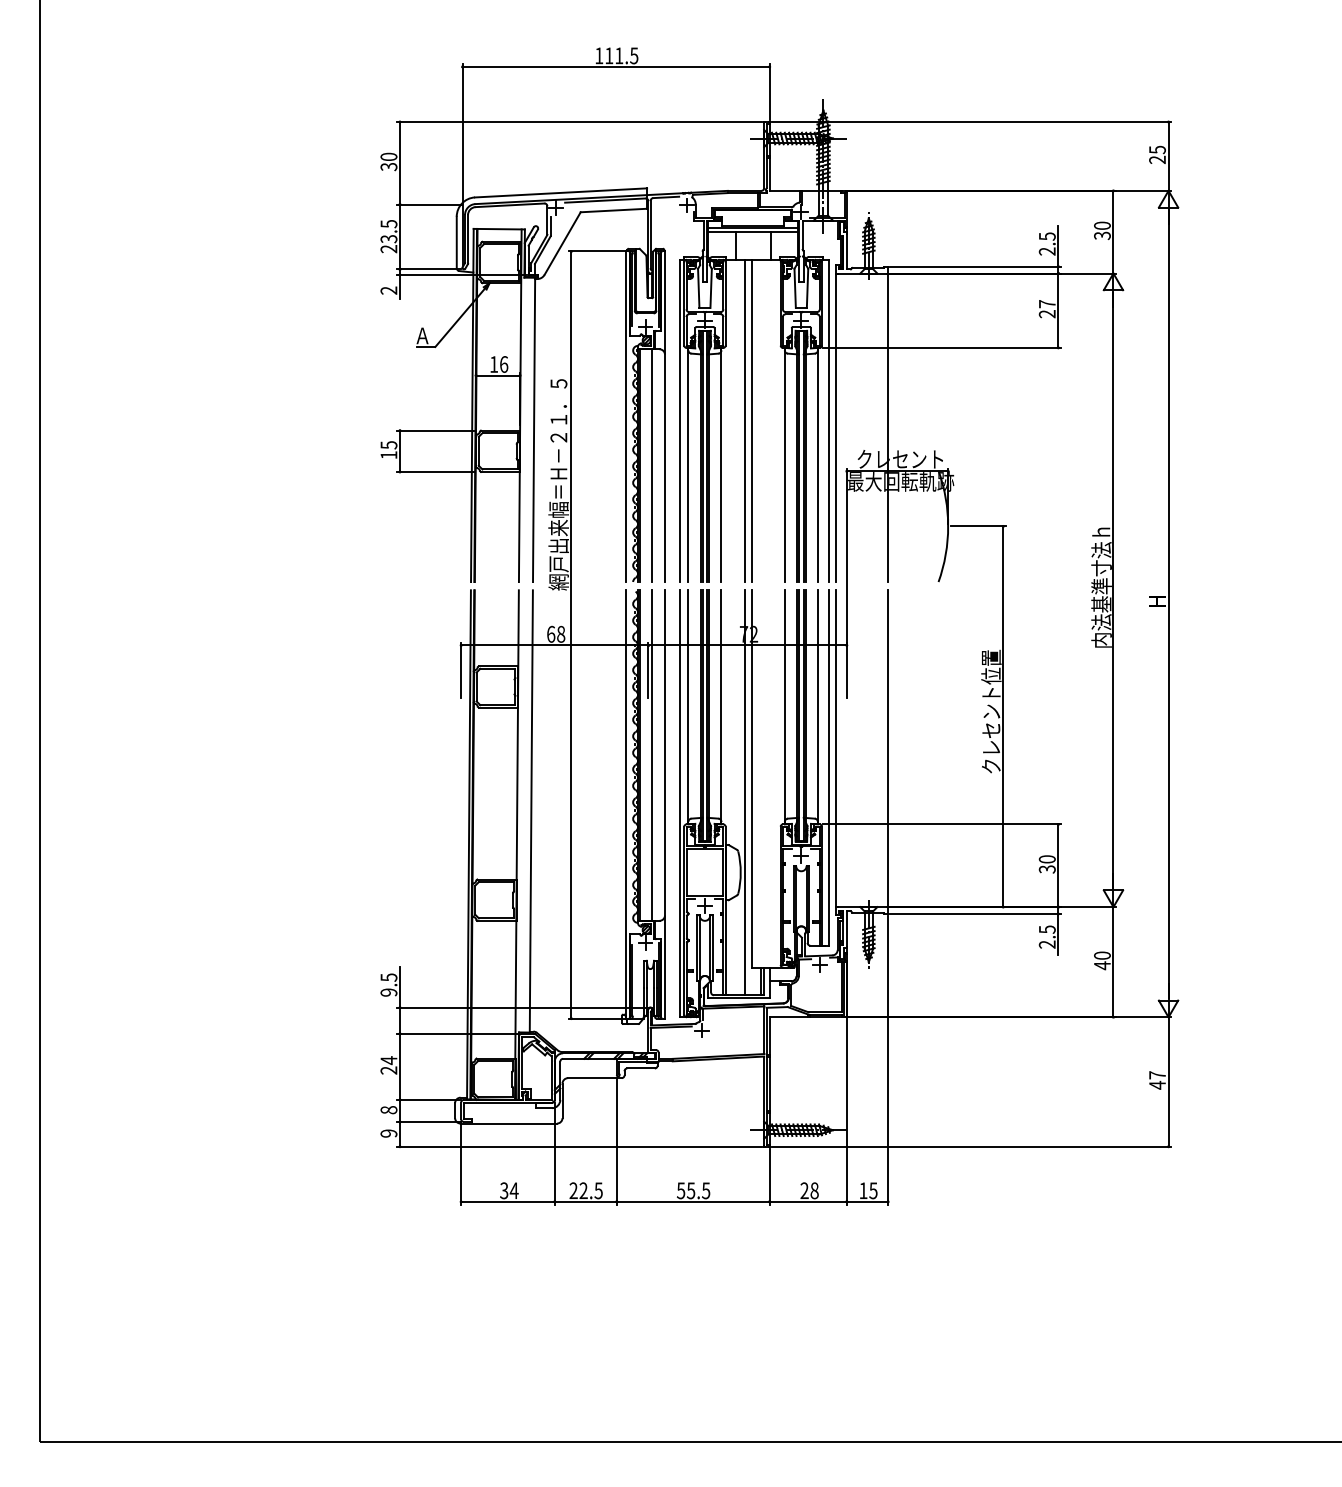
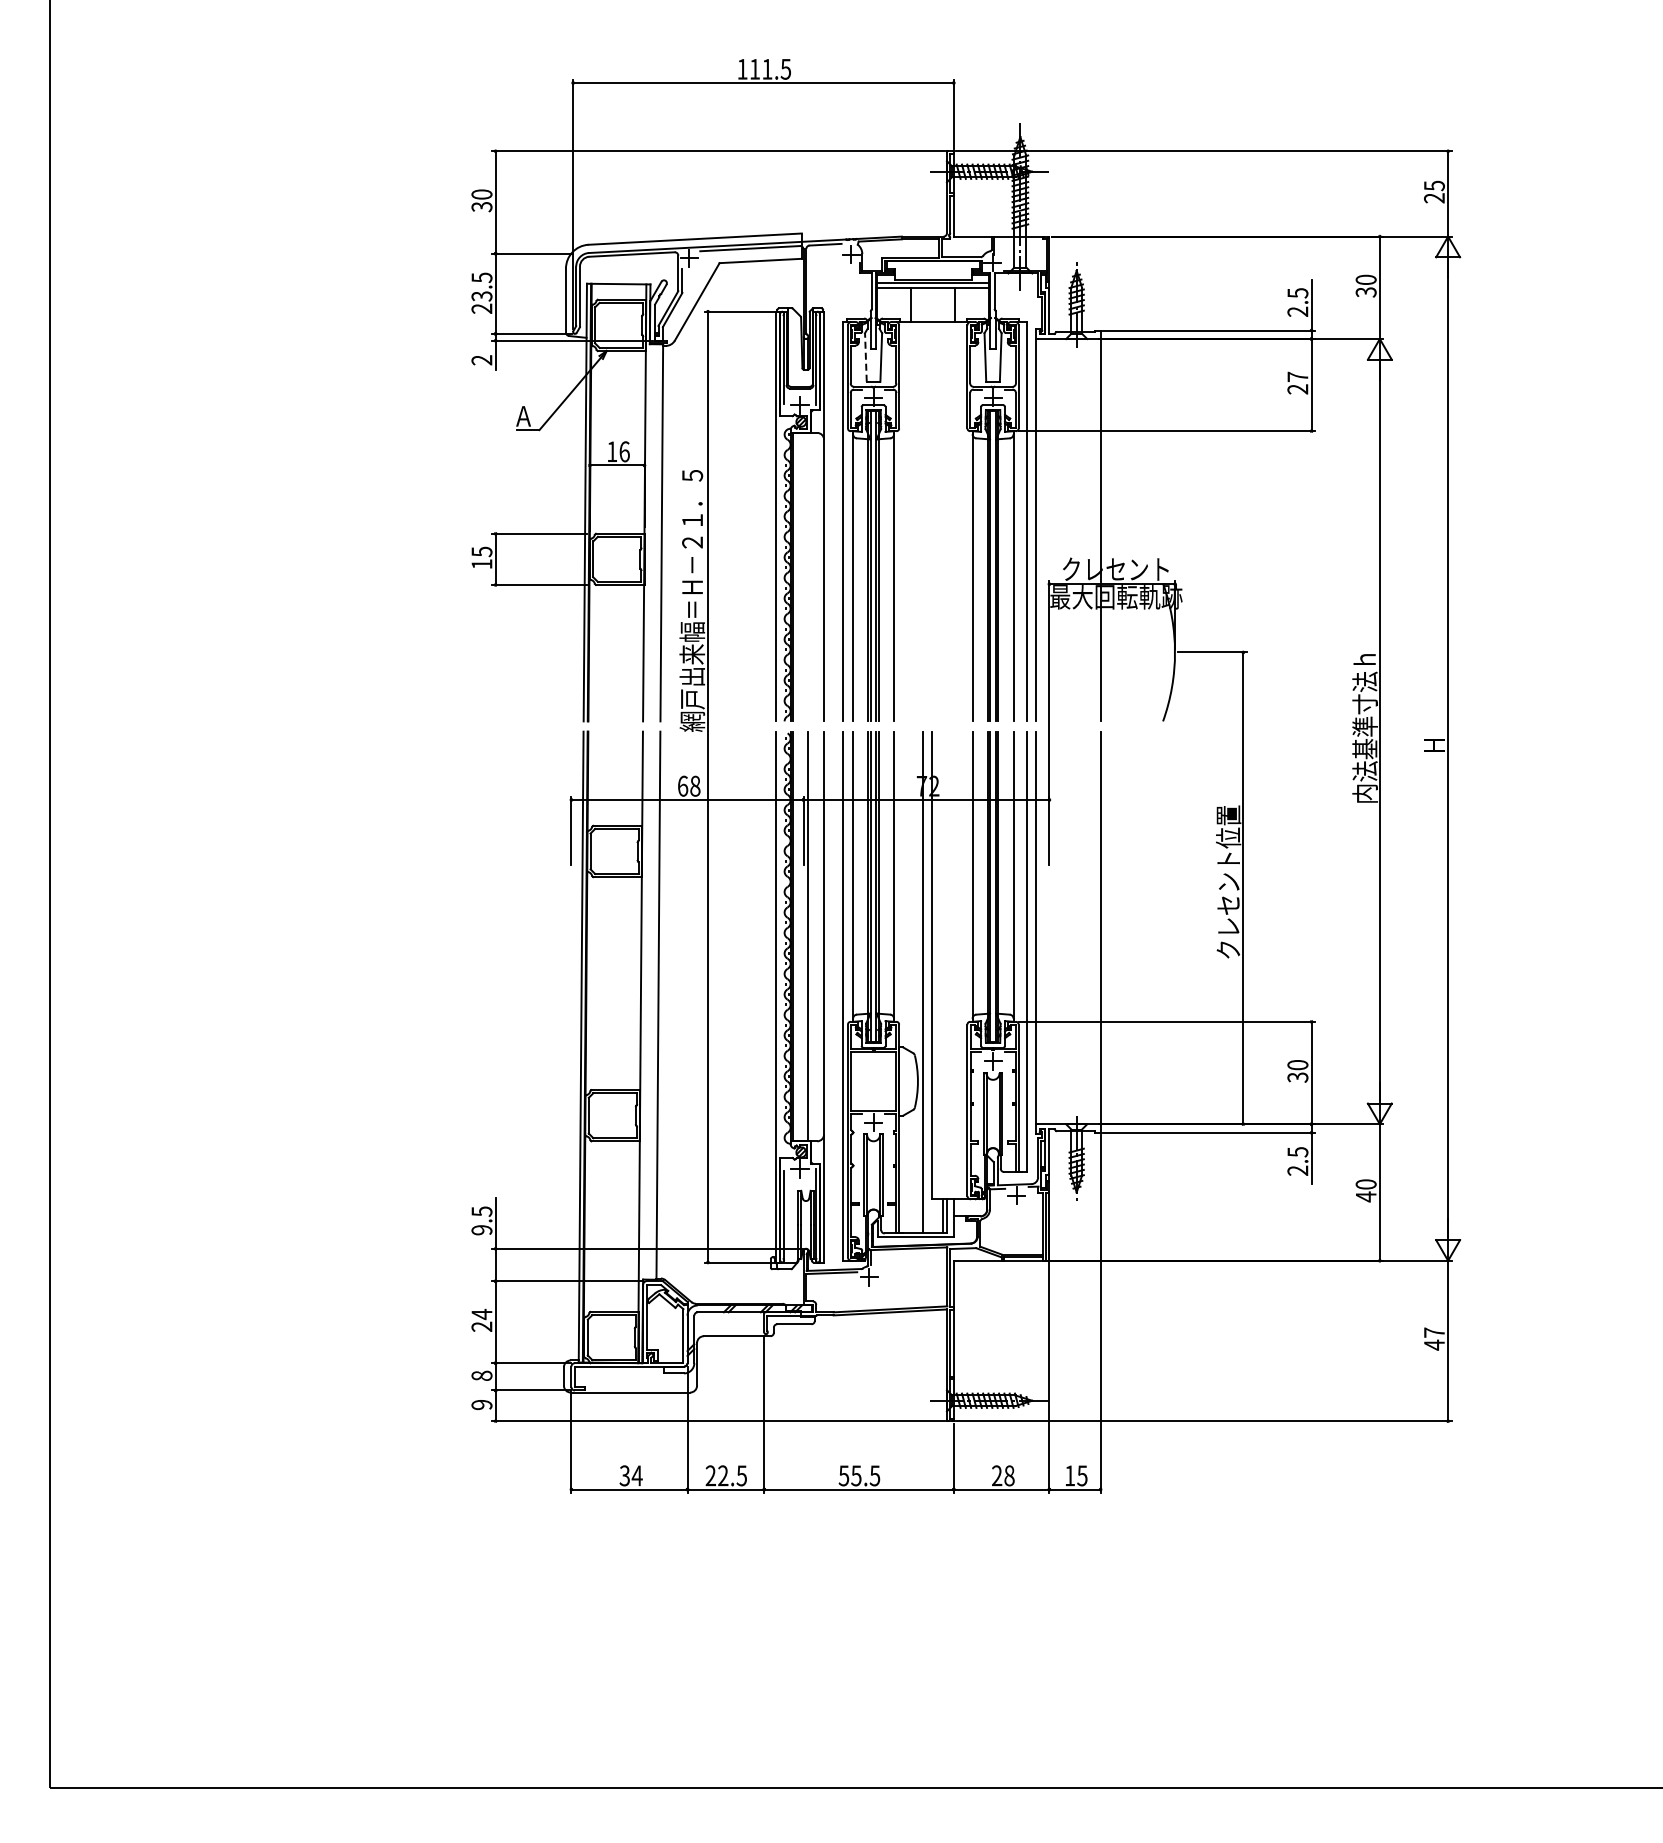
line: (698, 287) -> (865, 356), solid -> dashed
line: (745, 420) -> (923, 521), removed
line: (751, 420) -> (931, 521), removed
line: (651, 465) -> (807, 576), removed

